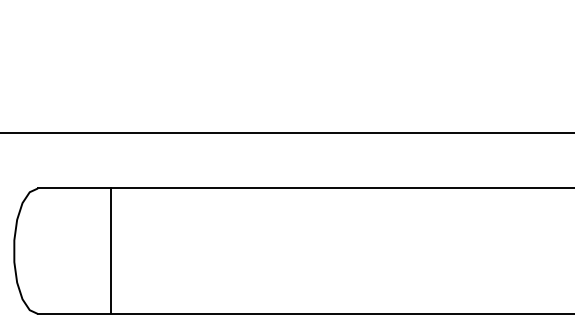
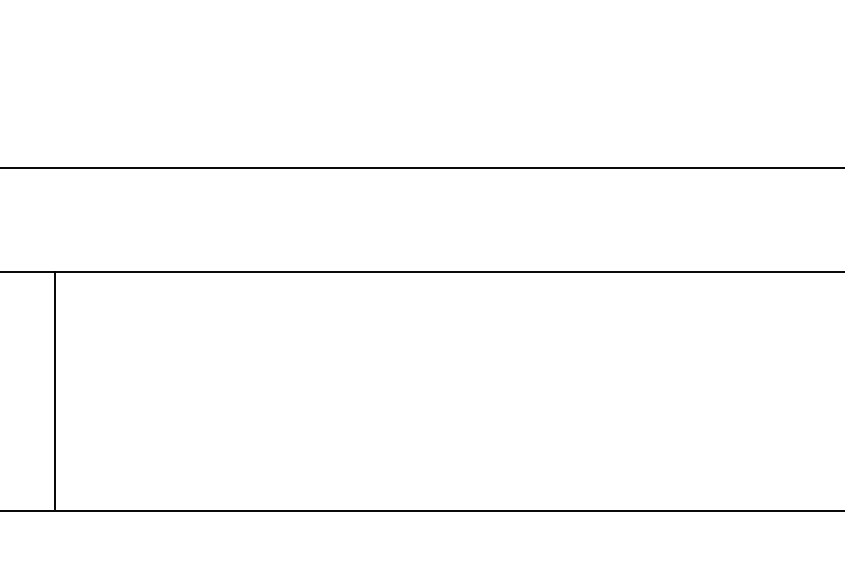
line: (110, 250) -> (55, 390), moved

